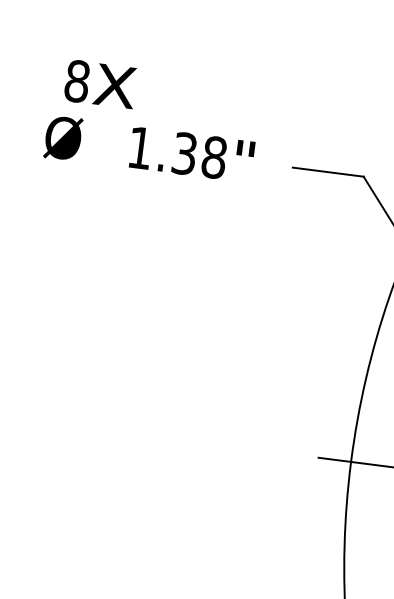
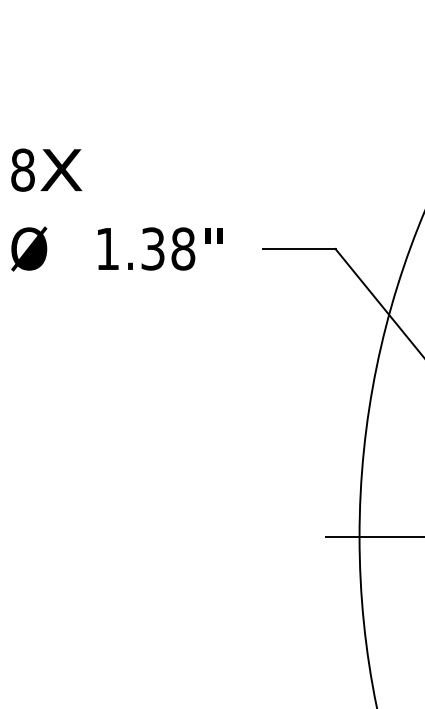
text: (100, 83) -> (46, 169), moved

